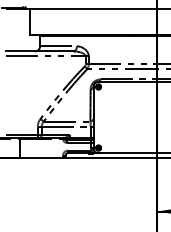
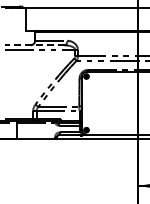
line: (39, 51) -> (34, 45), solid -> dashed

